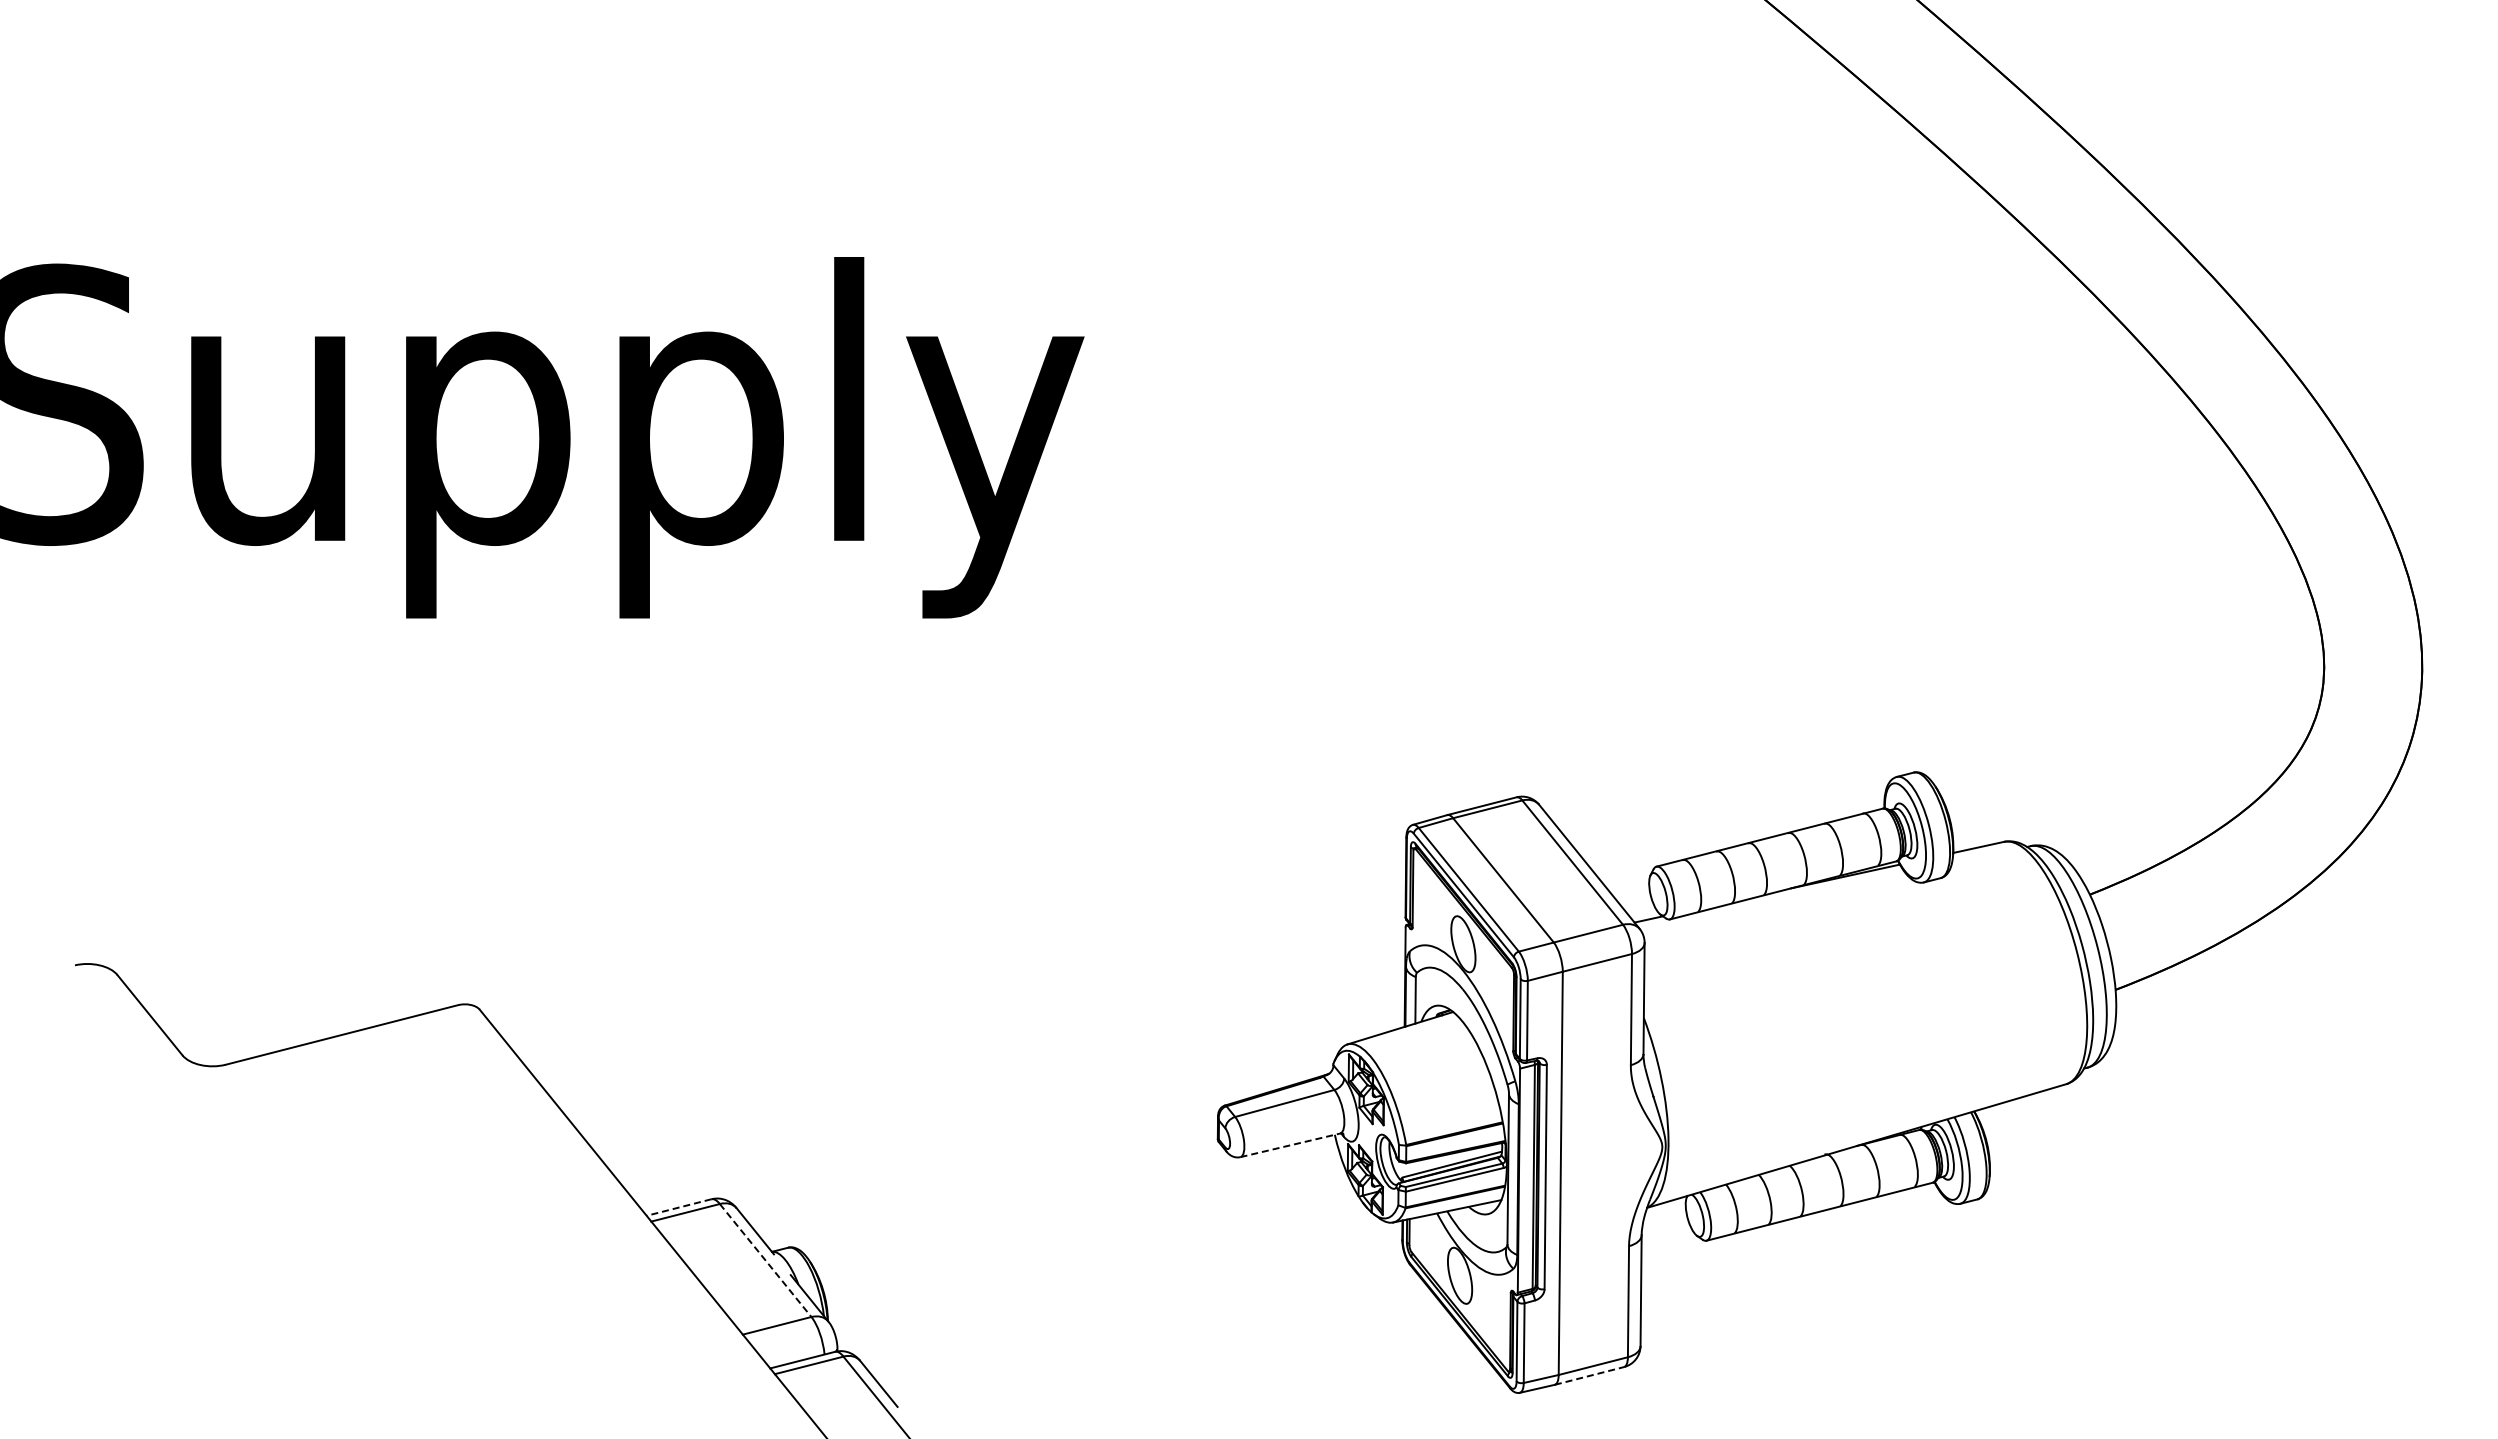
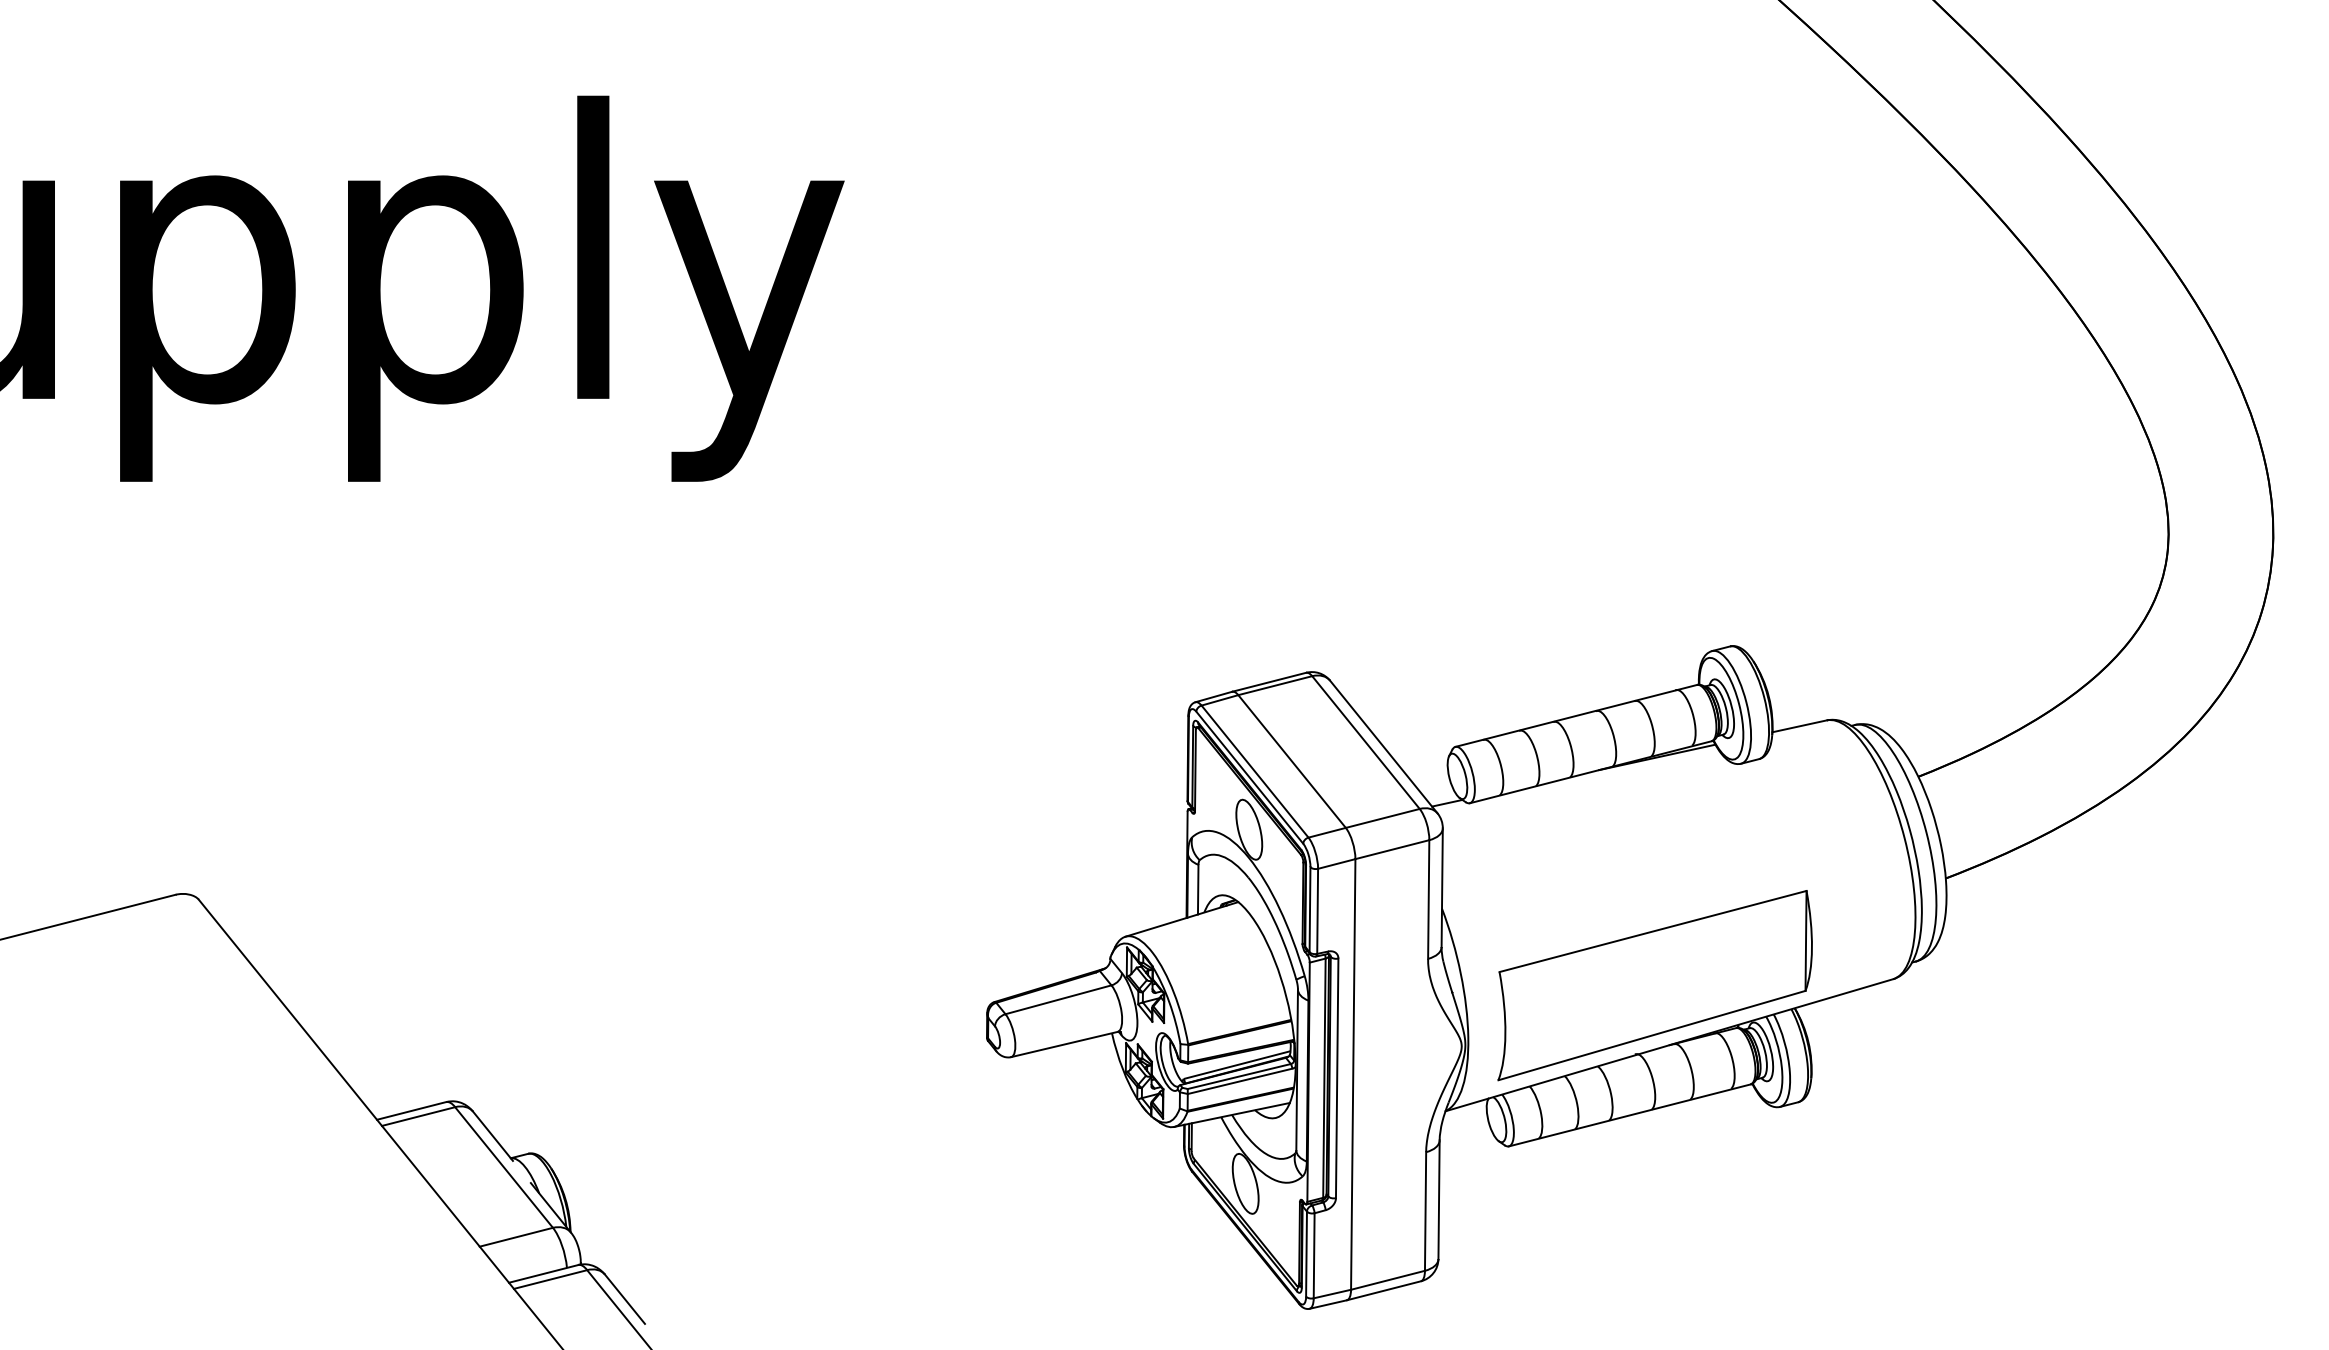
part: (1843, 1089) -> (1655, 984), added
line: (1290, 1145) -> (1064, 1044), dashed -> solid
line: (678, 1207) -> (410, 1110), dashed -> solid
line: (765, 1260) -> (503, 1167), dashed -> solid
line: (1589, 1375) -> (1383, 1290), dashed -> solid

